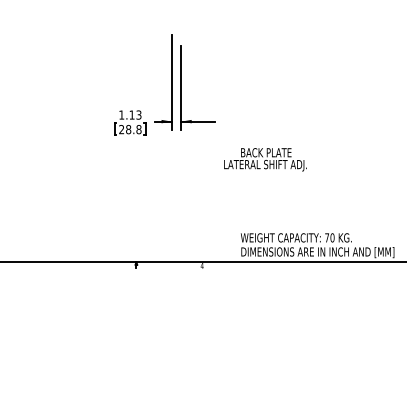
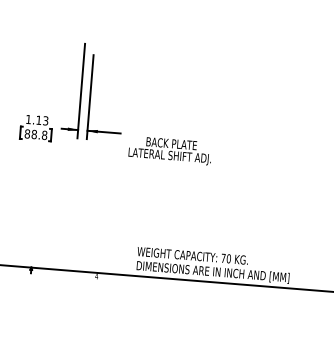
text: (121, 129) -> (27, 133), 28.8 -> 88.8
part: (265, 159) -> (170, 150), moved

